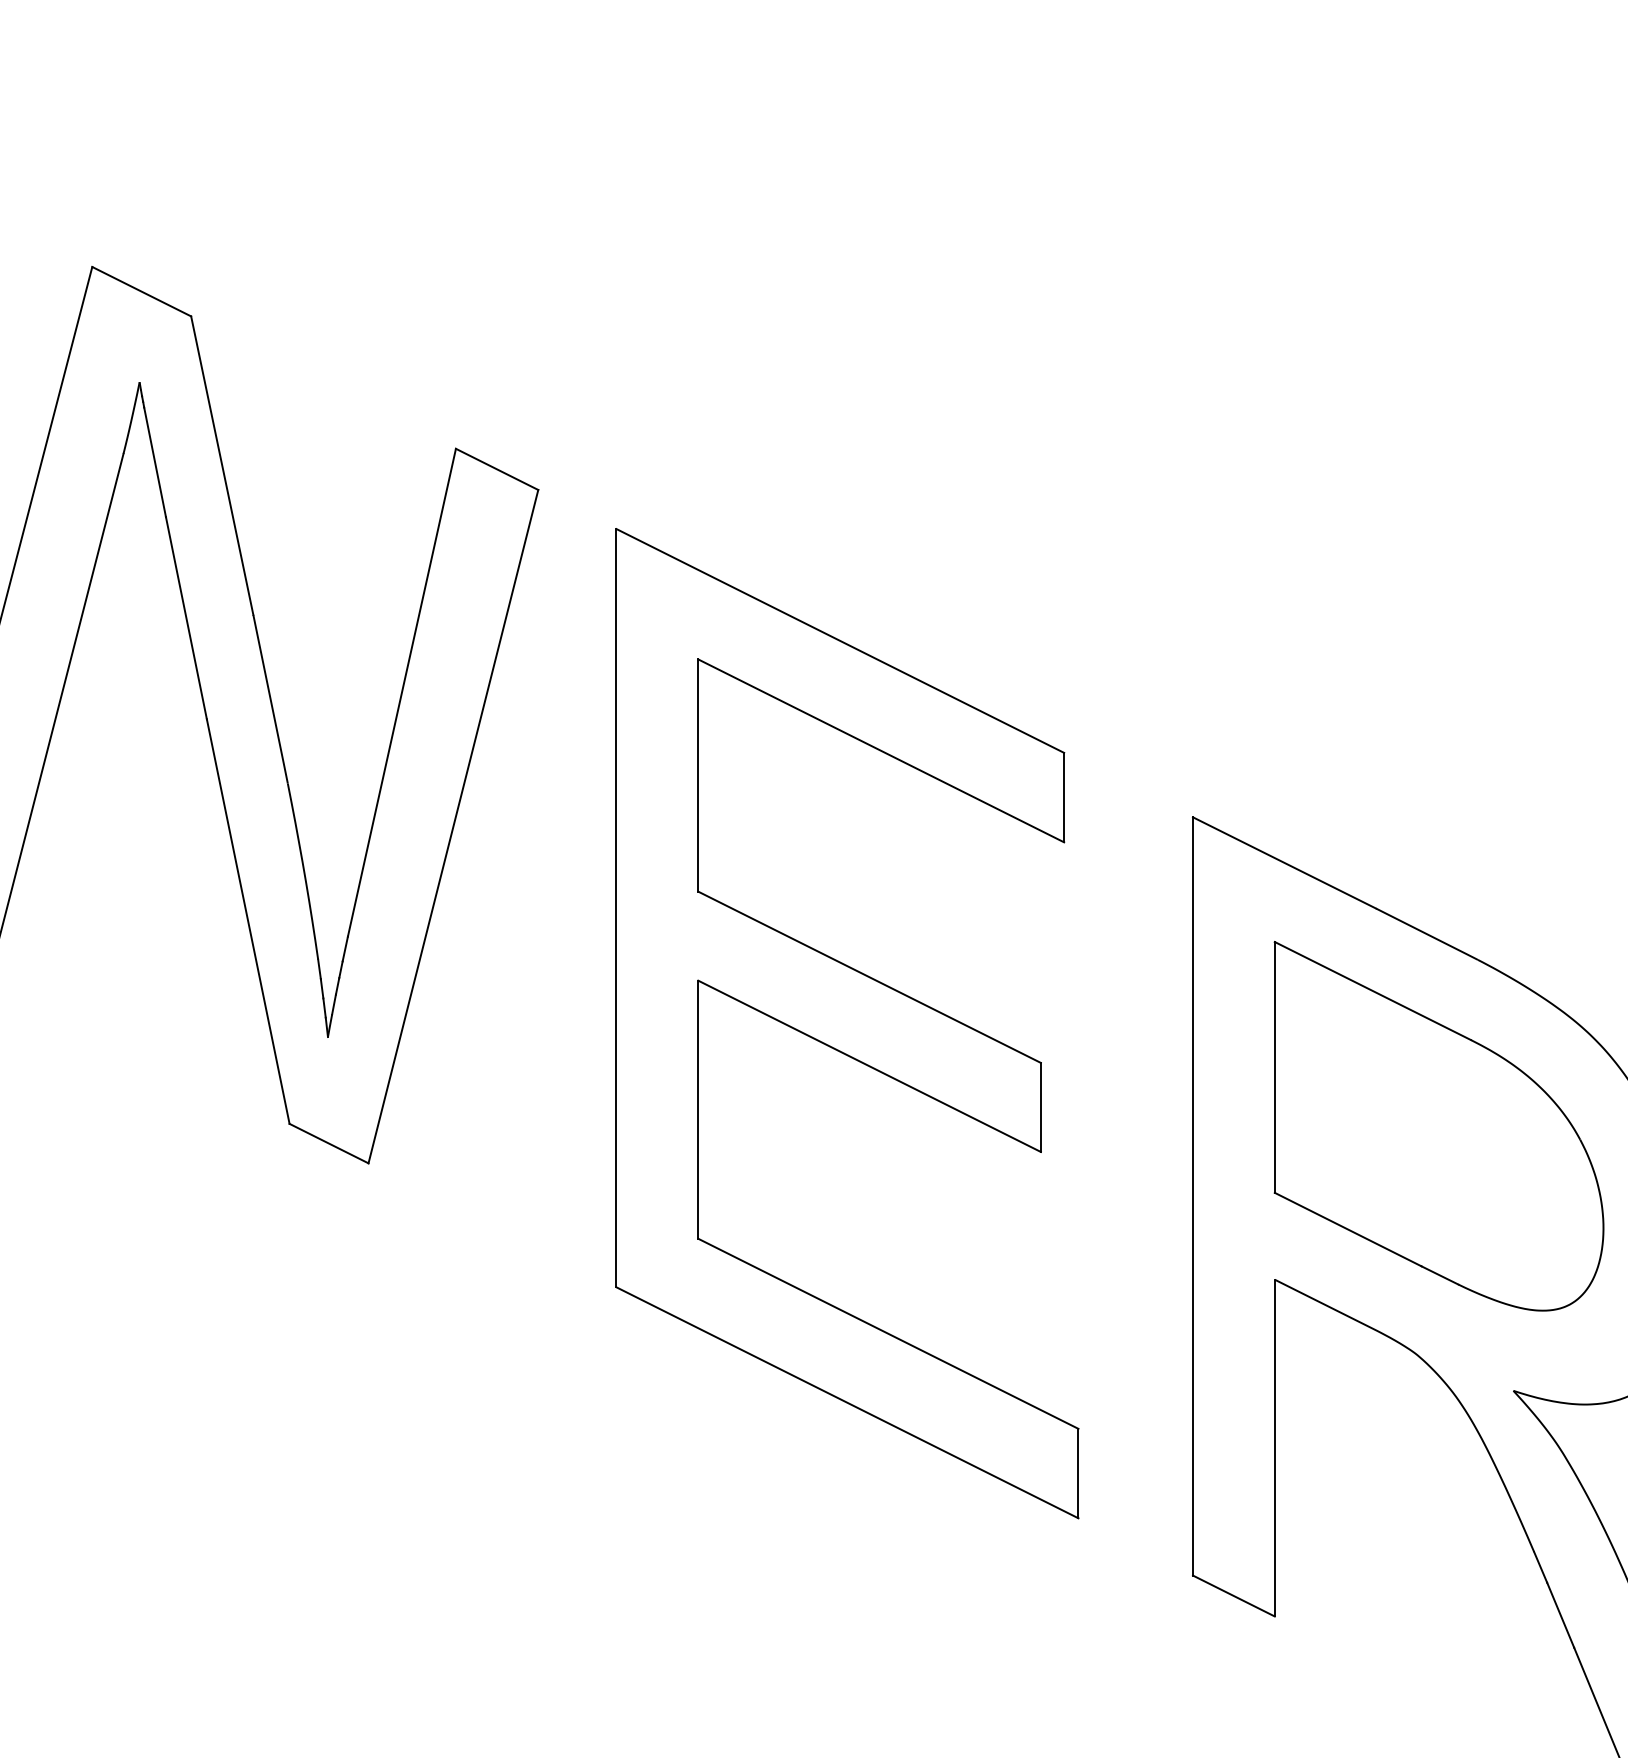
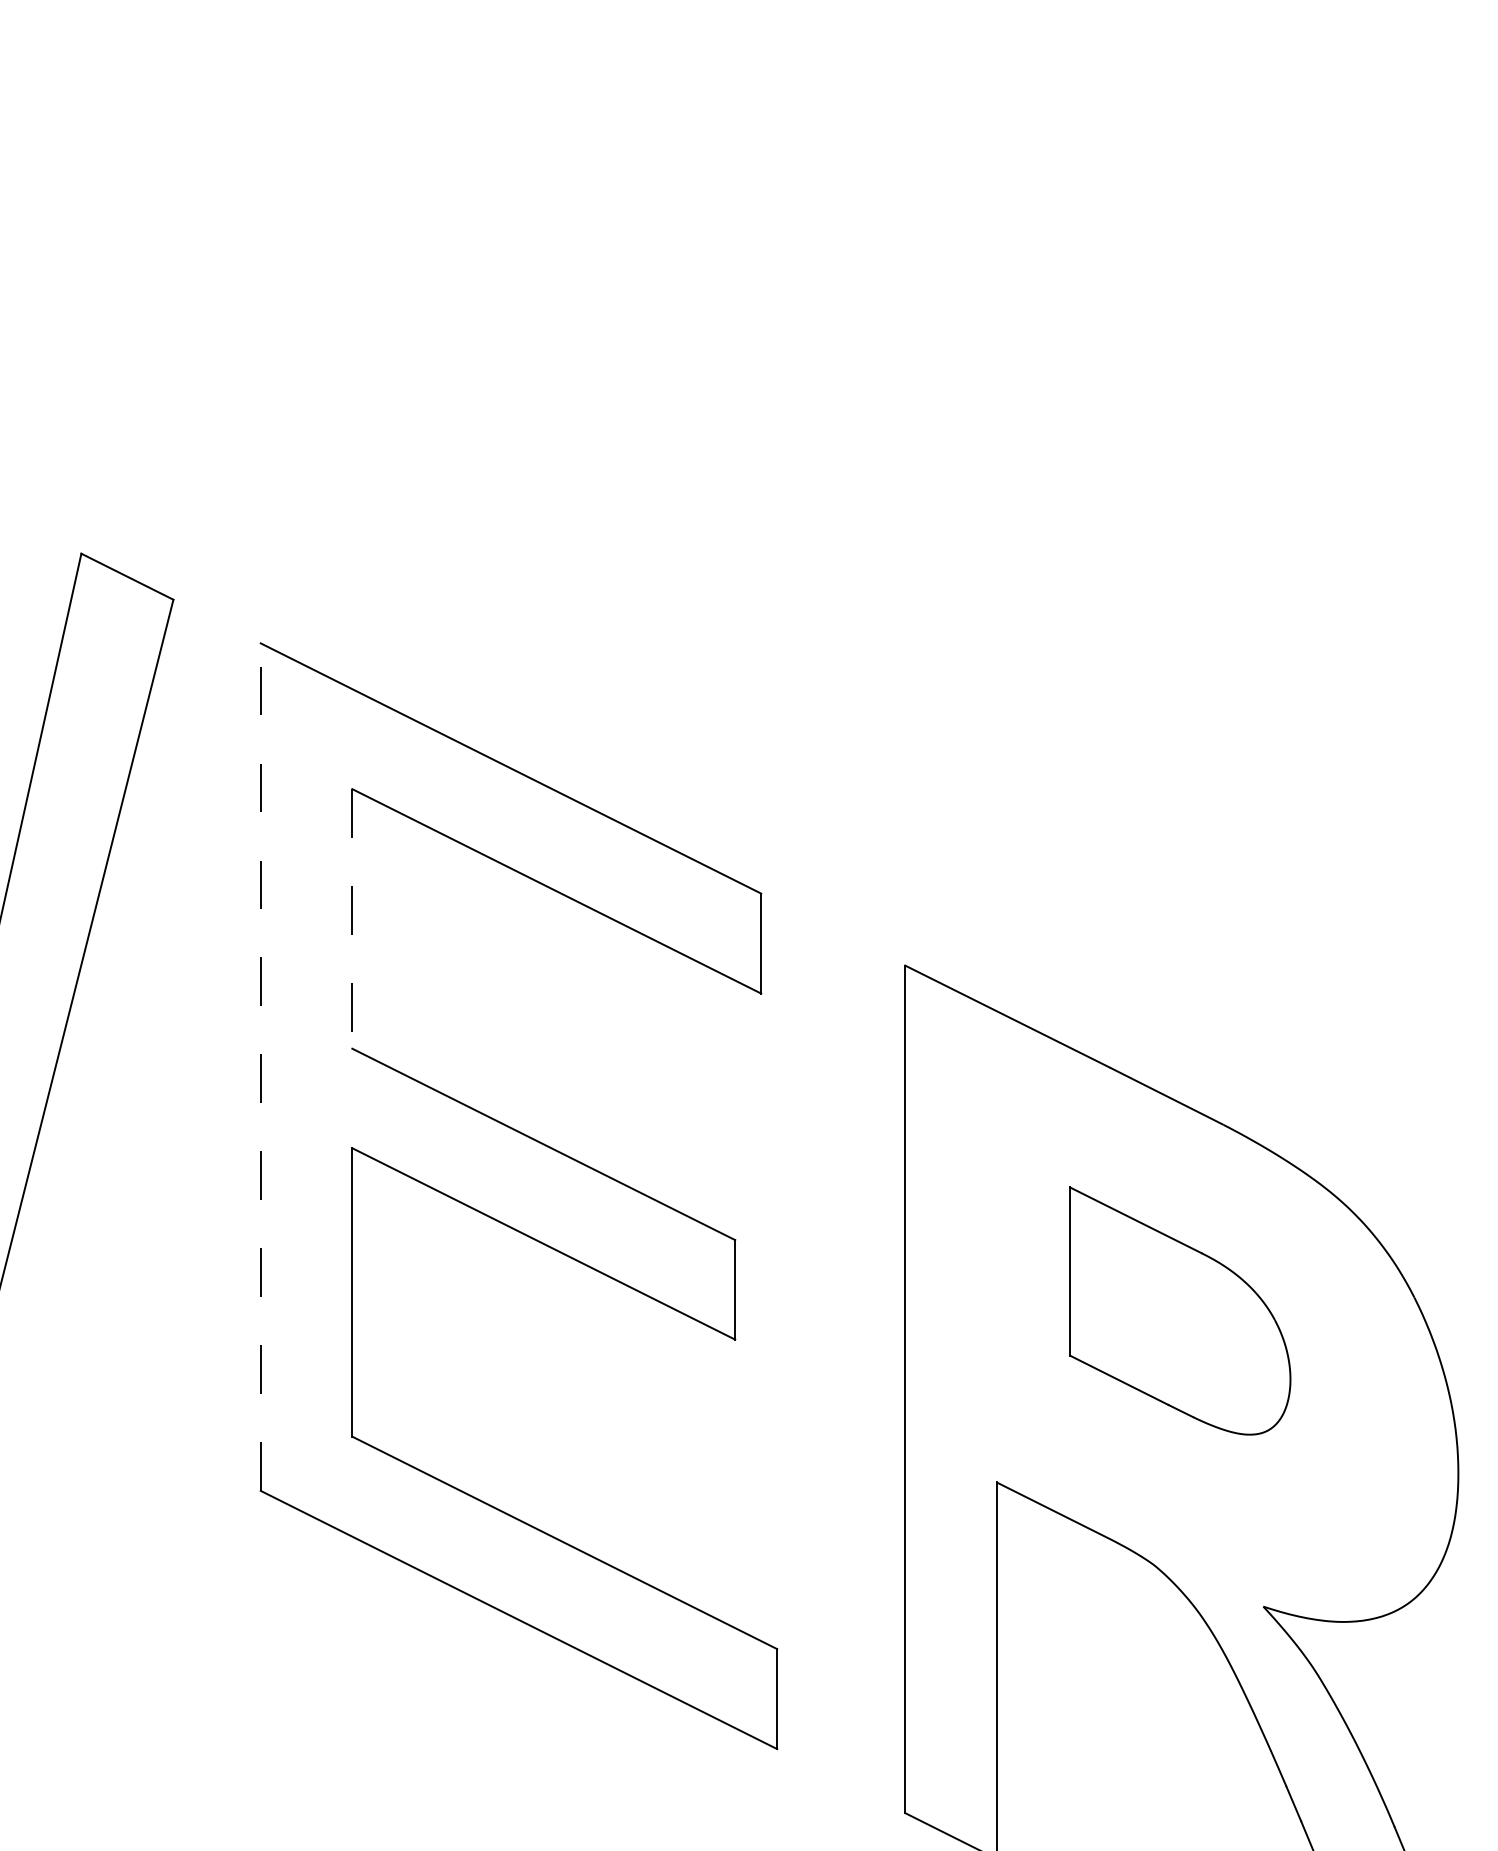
line: (698, 776) -> (352, 919), solid -> dashed
line: (616, 907) -> (260, 1066), solid -> dashed
part: (1438, 1126) -> (1179, 1311), size x0.6

